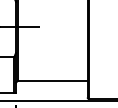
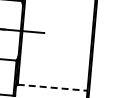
line: (53, 81) -> (53, 88), solid -> dashed

